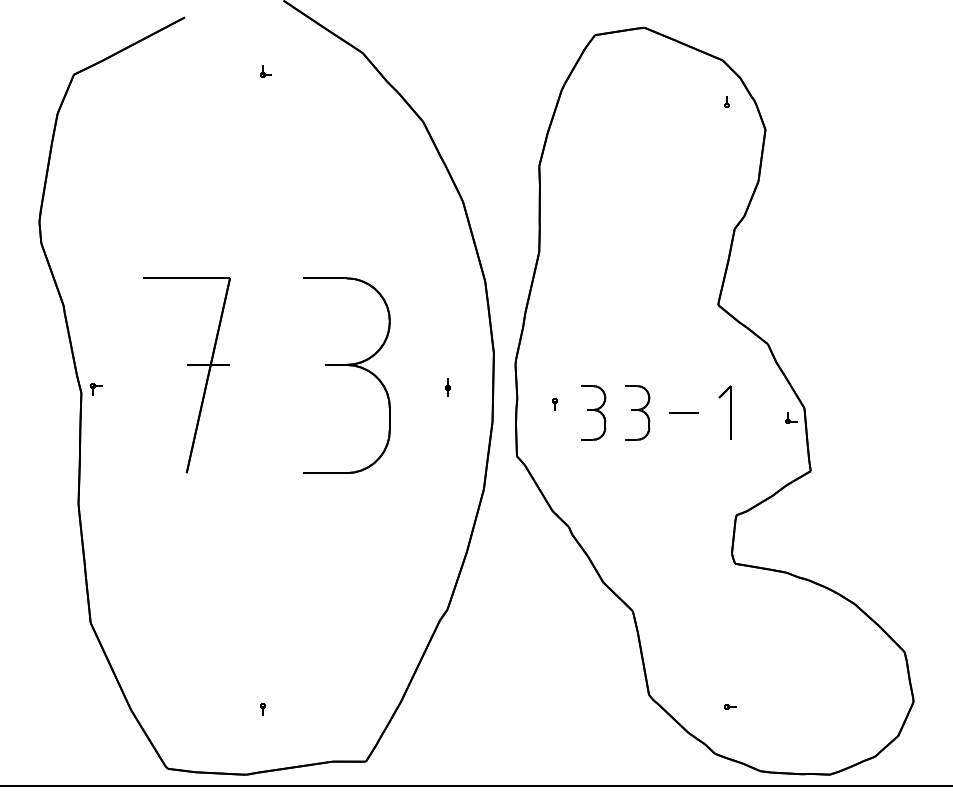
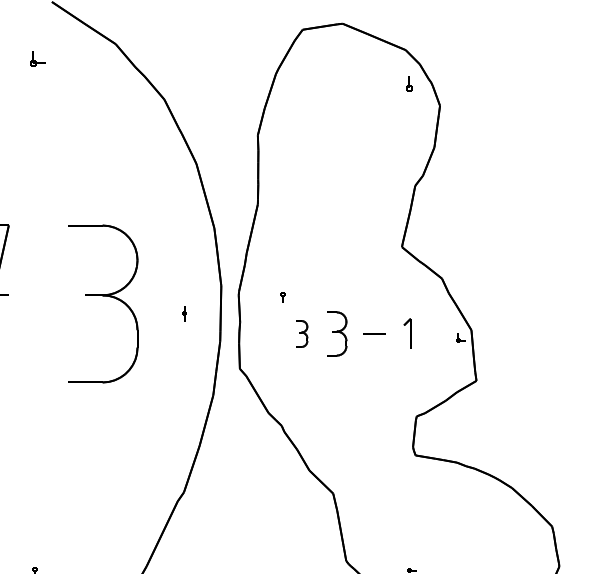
part: (265, 71) -> (37, 58), size x1.6
part: (726, 101) -> (408, 83), size x1.6
part: (554, 404) -> (282, 297), moved
part: (593, 412) -> (301, 333), size x0.6
part: (724, 412) -> (407, 333), size x0.7

